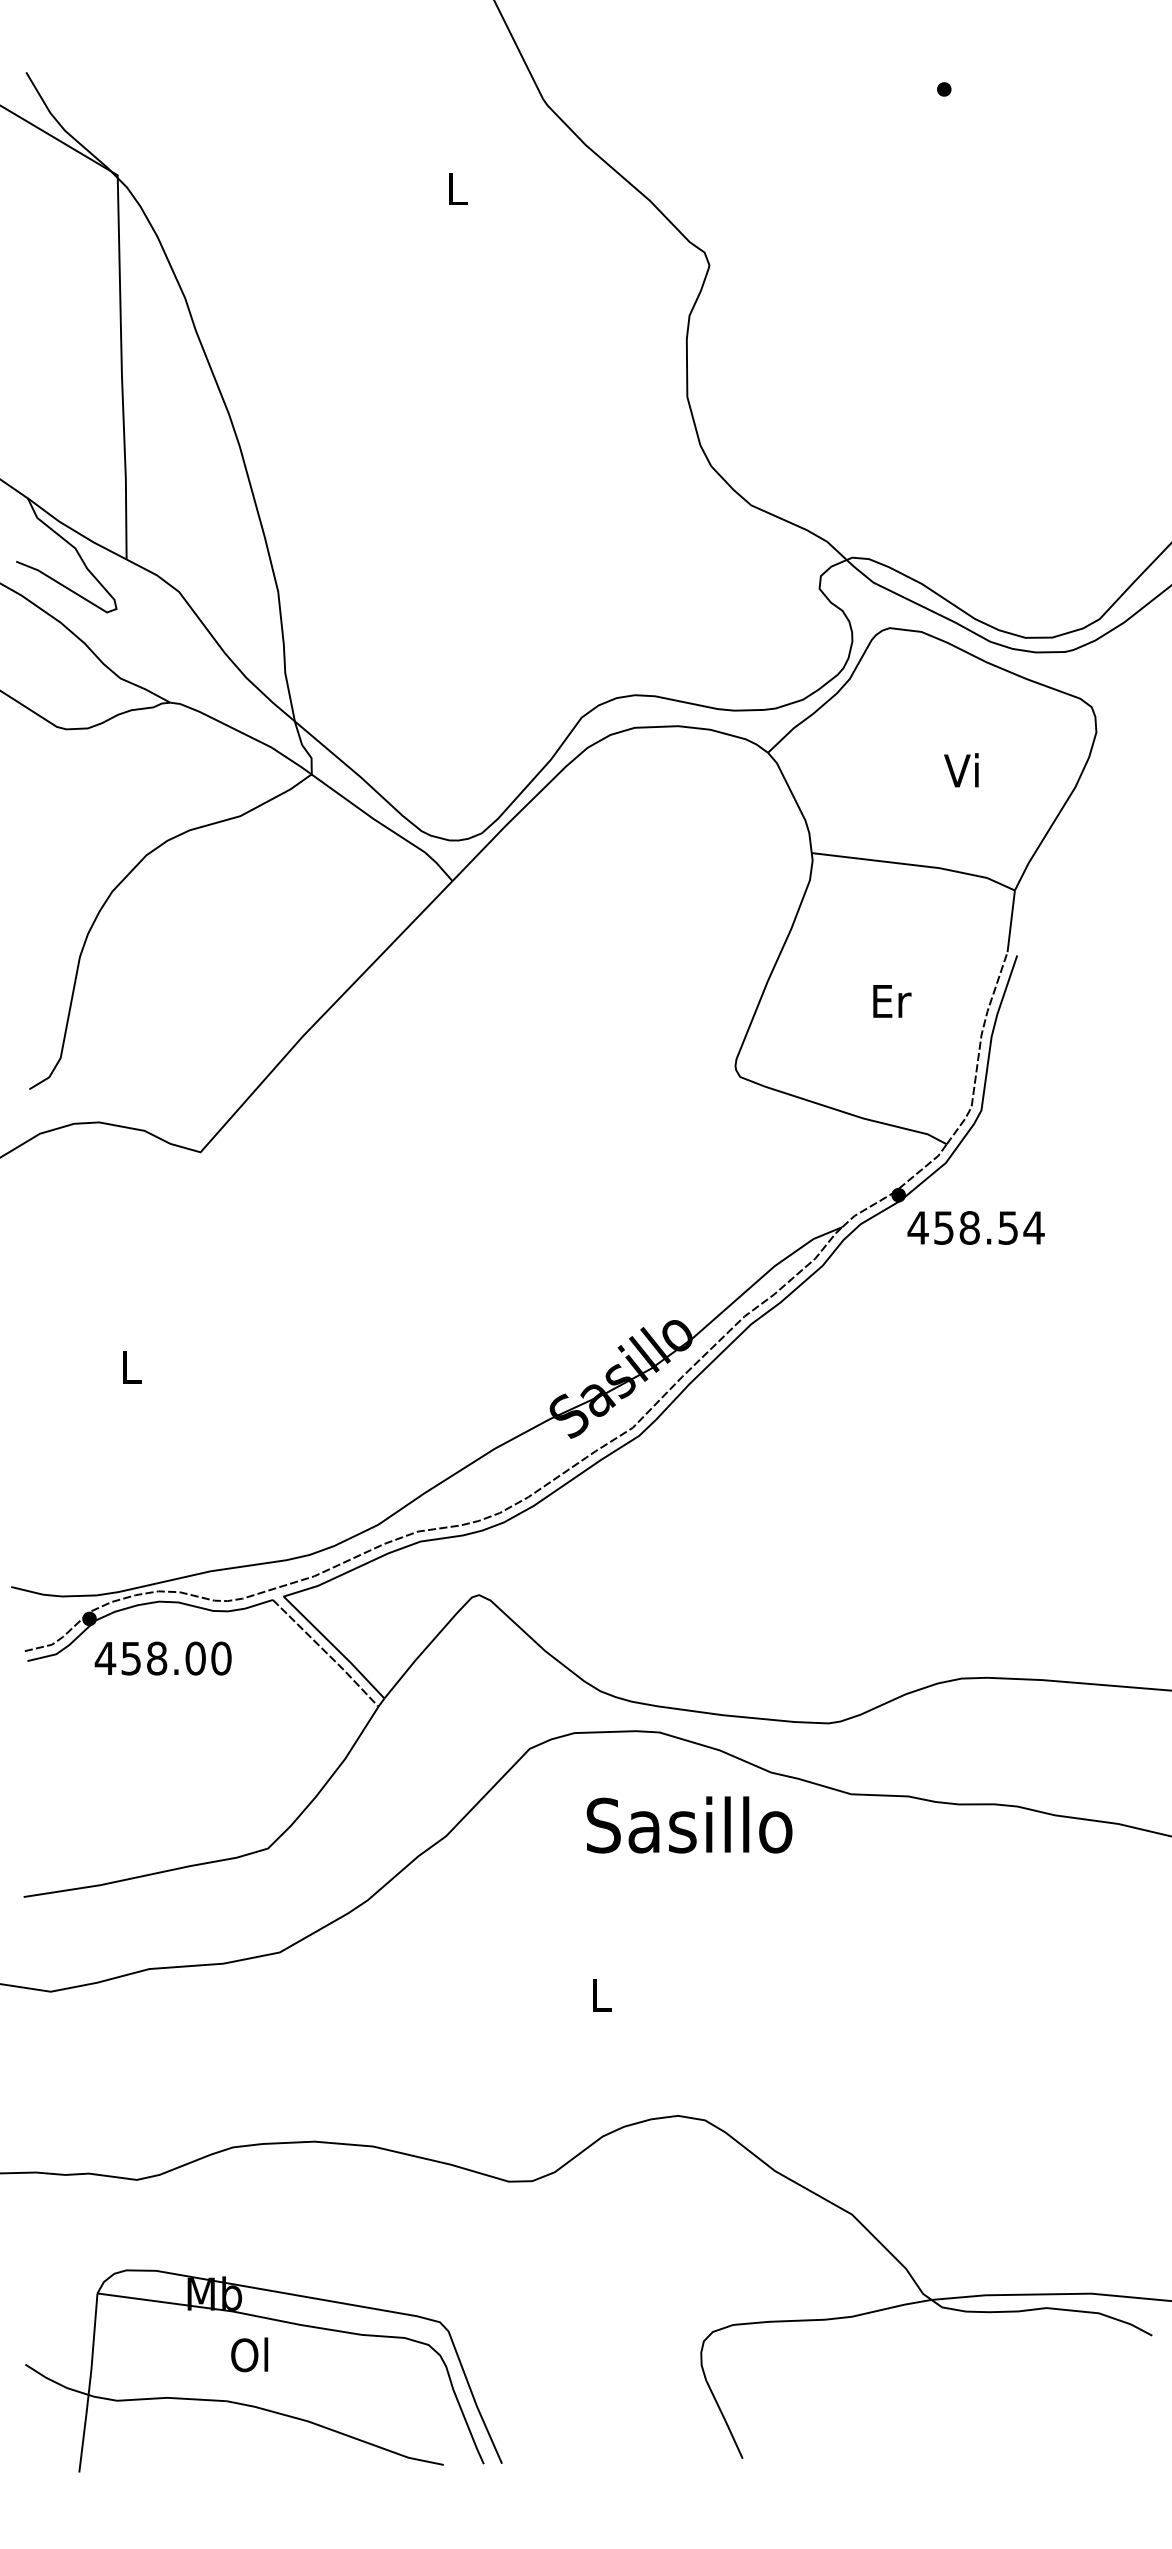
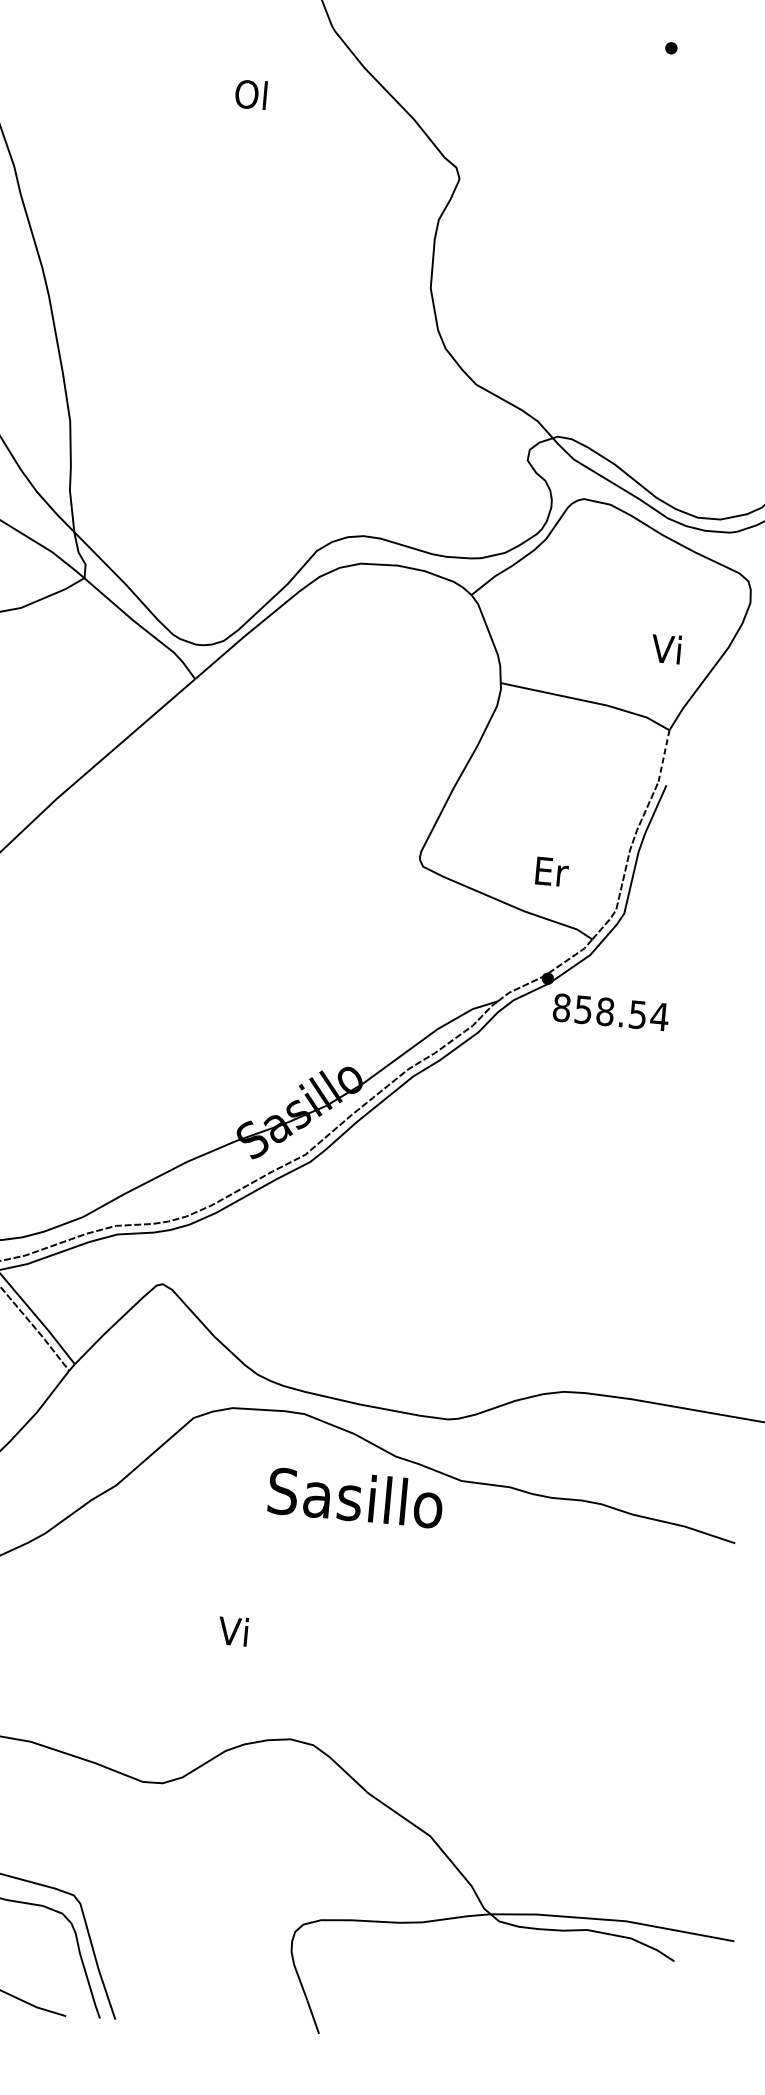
text: (455, 188) -> (250, 94), L -> Ol
text: (961, 770) -> (666, 649), moved
line: (1011, 921) -> (664, 756), solid -> dashed
text: (892, 1001) -> (552, 872), moved
text: (917, 1227) -> (561, 1007), 458.54 -> 858.54
text: (689, 1824) -> (355, 1497), moved
text: (598, 1994) -> (232, 1630), L -> Vi

